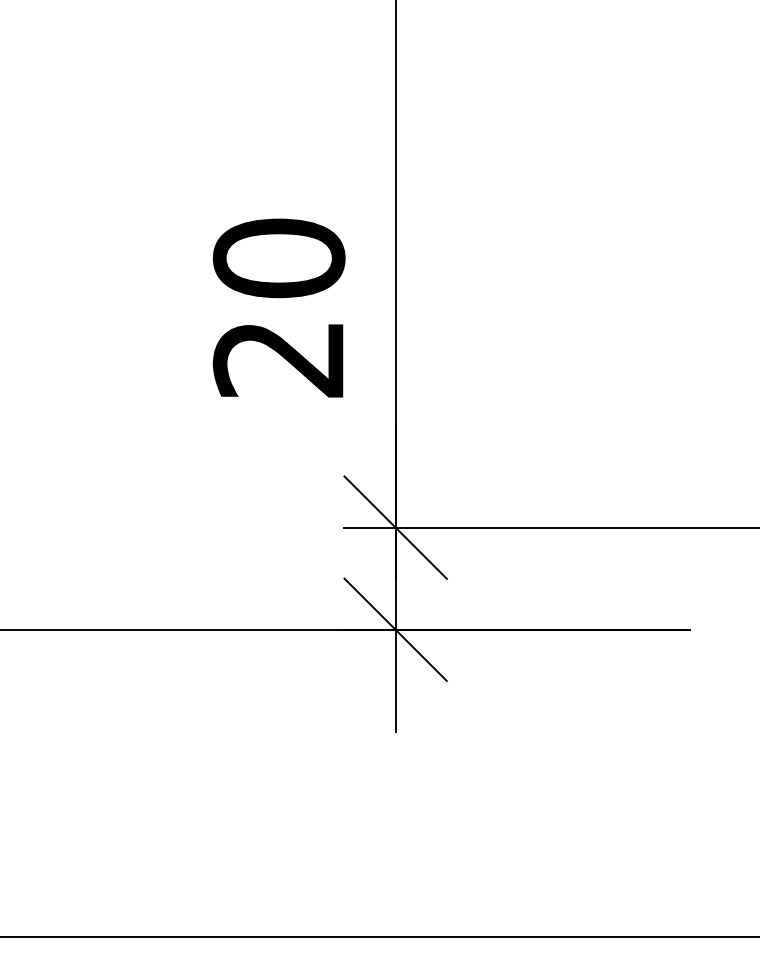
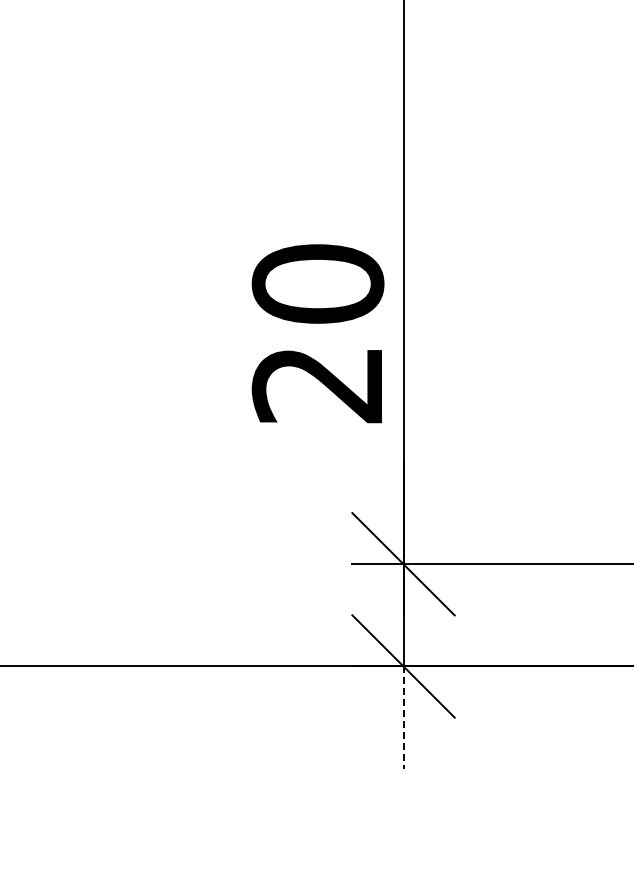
text: (278, 307) -> (317, 333), moved
line: (395, 681) -> (403, 718), solid -> dashed

